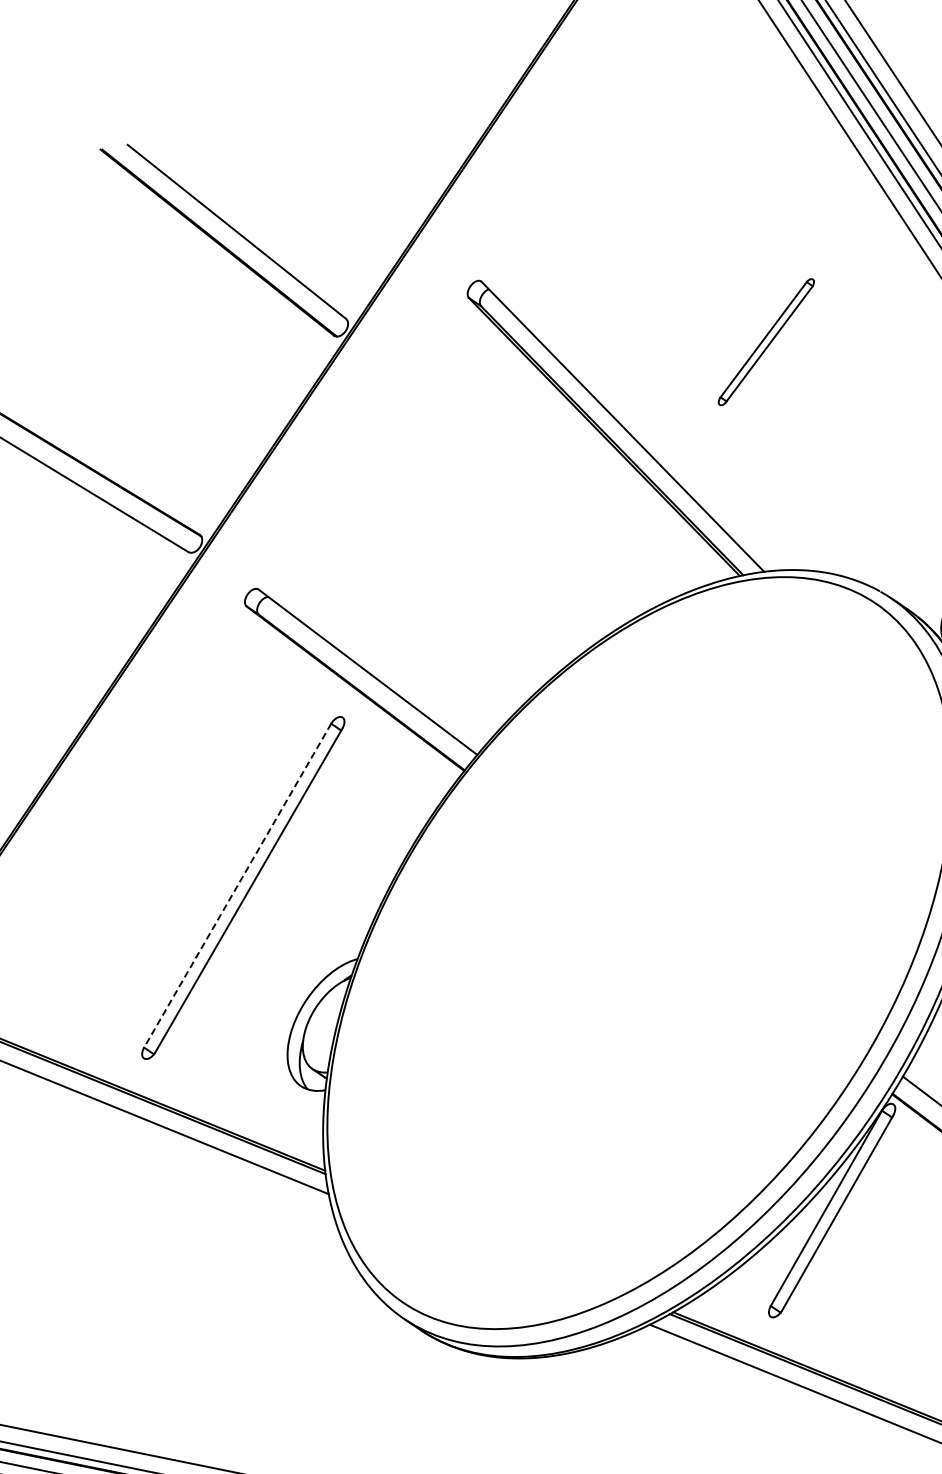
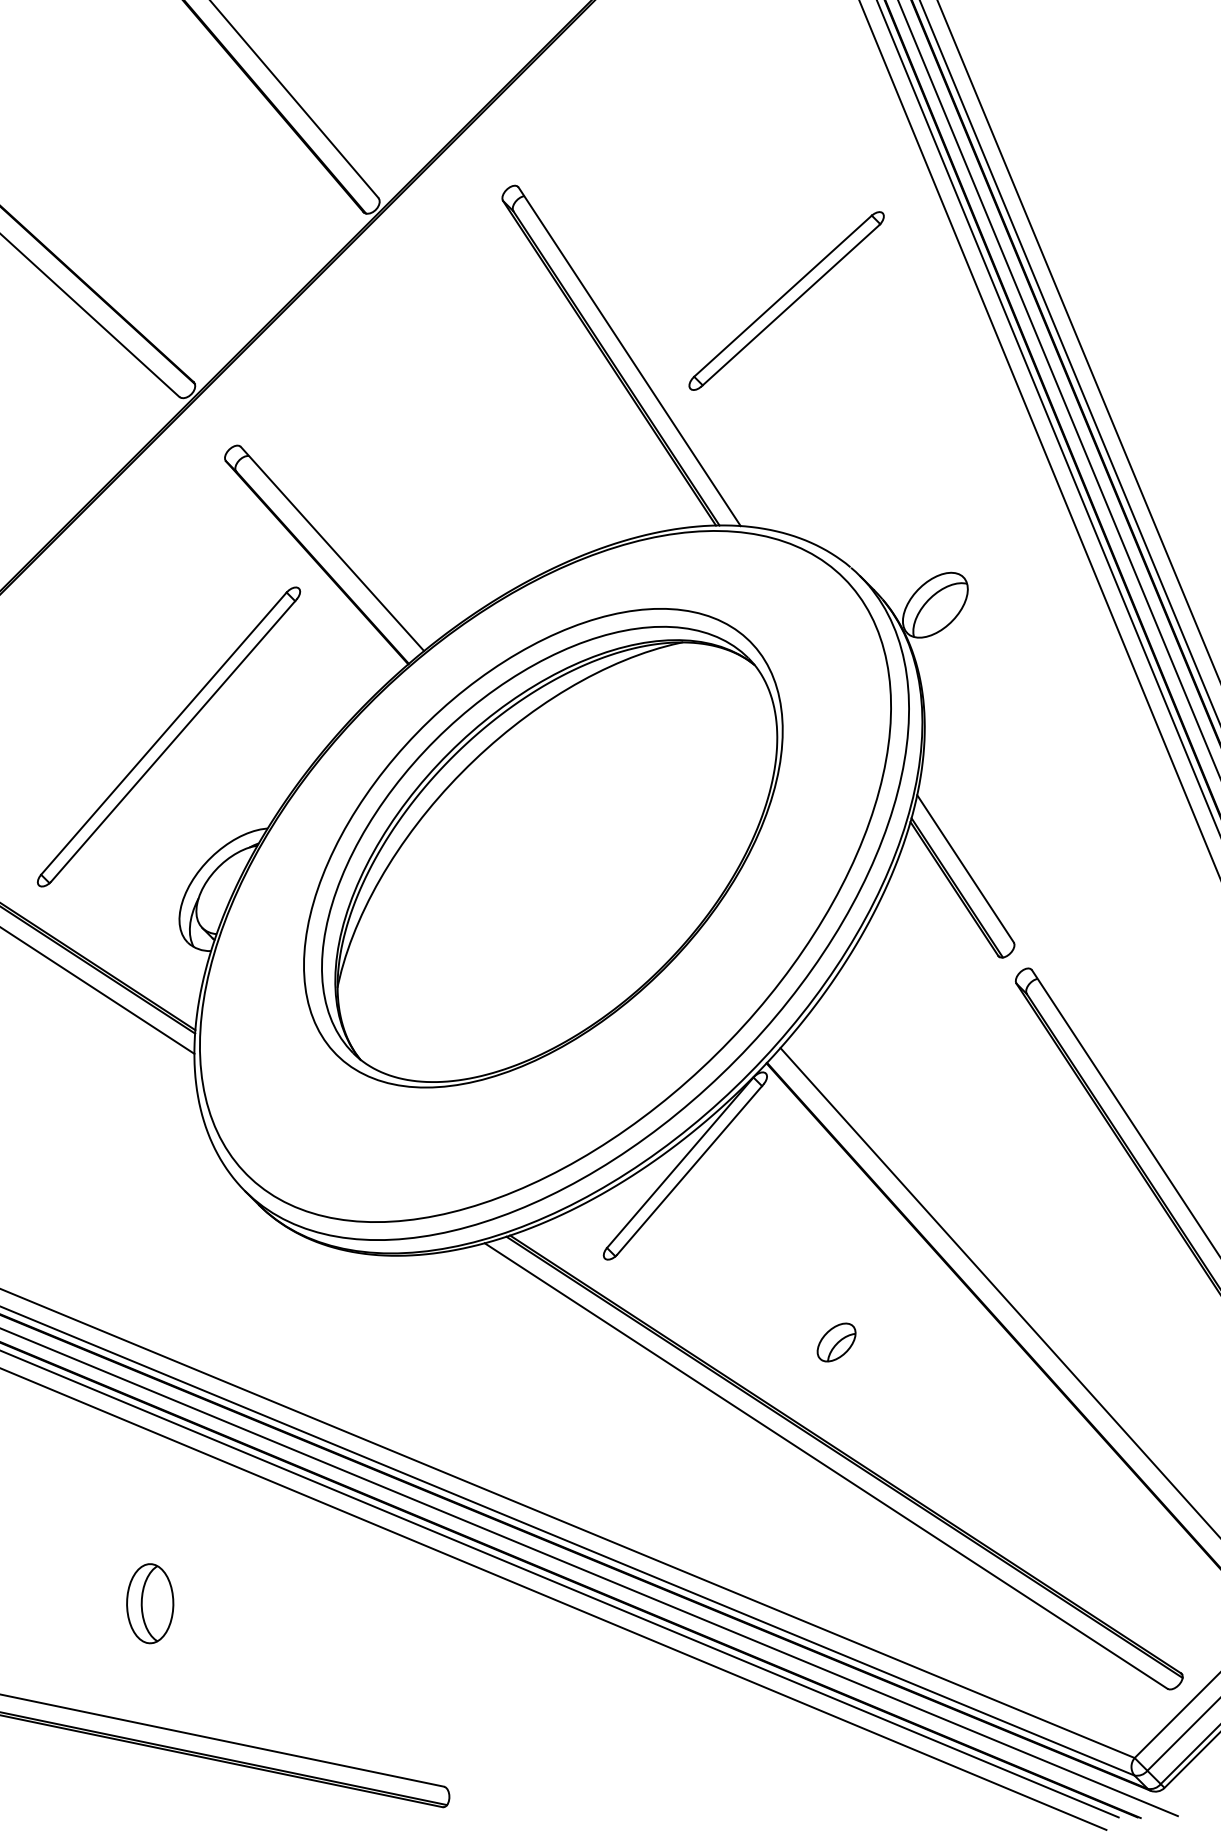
part: (766, 341) -> (786, 300), size x1.67
line: (237, 886) -> (163, 734), dashed -> solid
part: (632, 925) -> (543, 848), added

